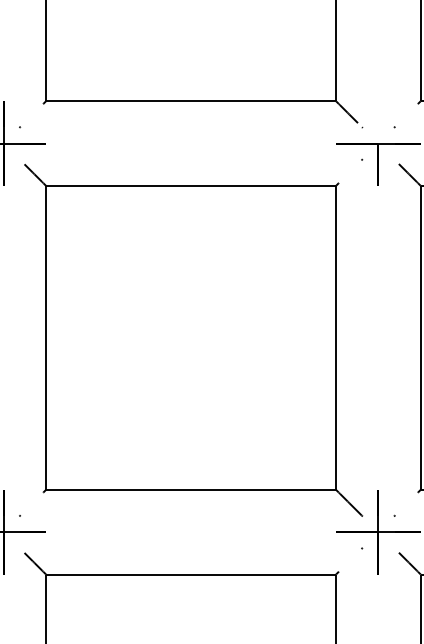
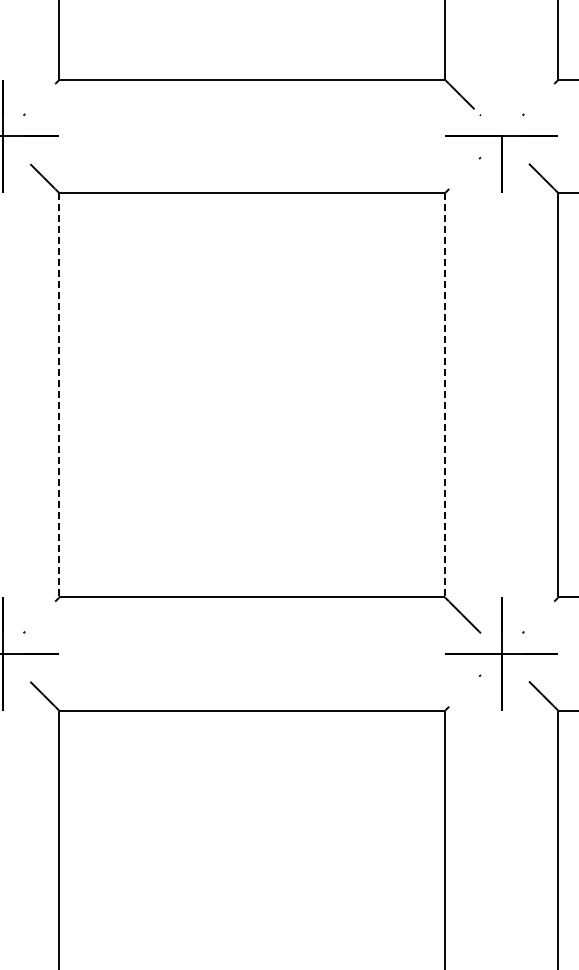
line: (46, 337) -> (59, 395), solid -> dashed
line: (335, 337) -> (444, 395), solid -> dashed

